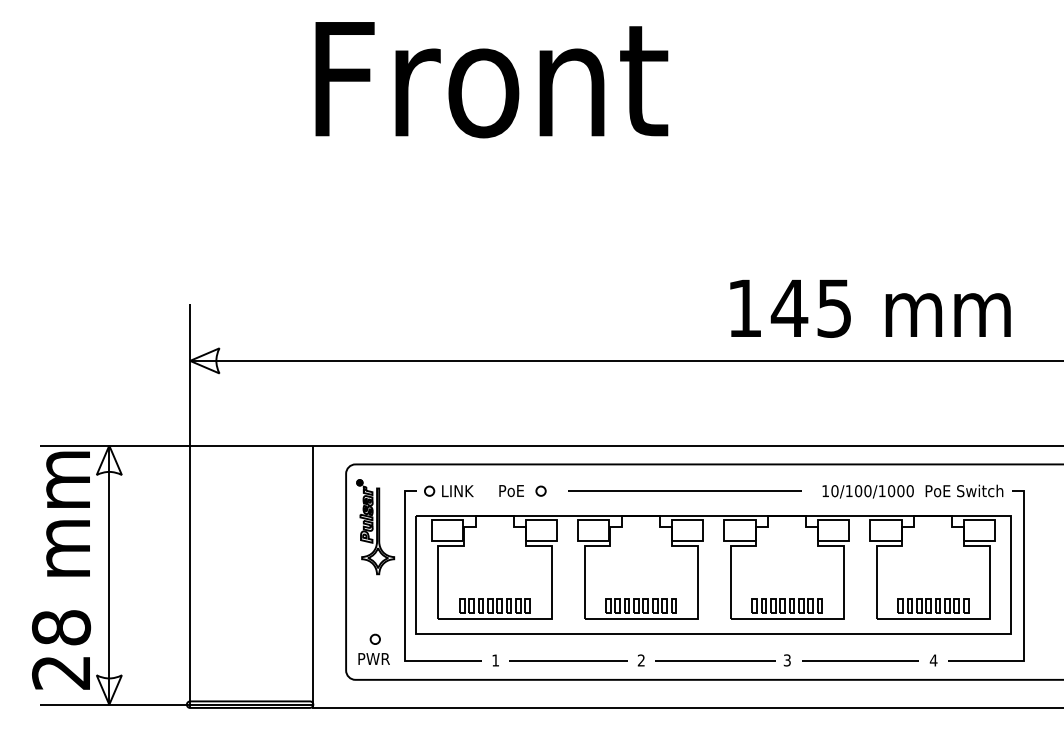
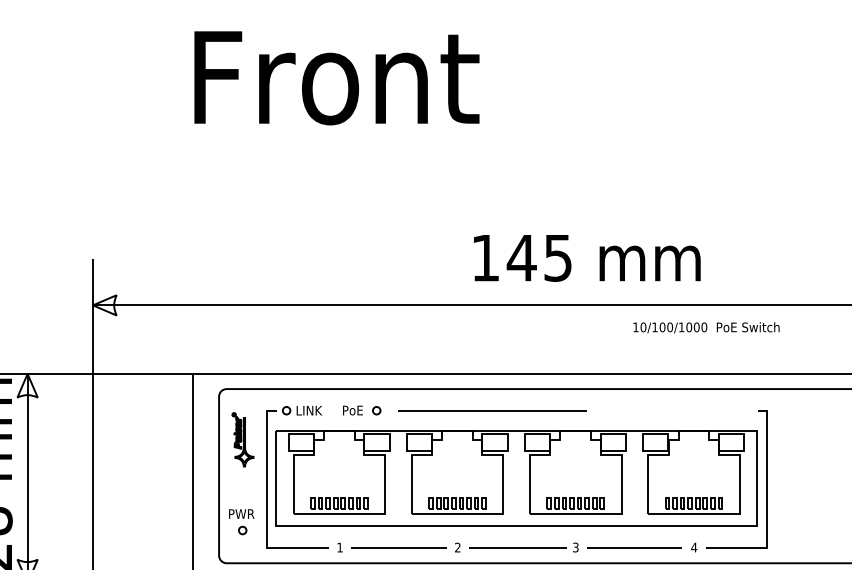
text: (870, 308) -> (587, 258), moved
text: (912, 491) -> (706, 327), moved
part: (375, 527) -> (242, 440), size x0.7
text: (373, 658) -> (241, 513), moved

